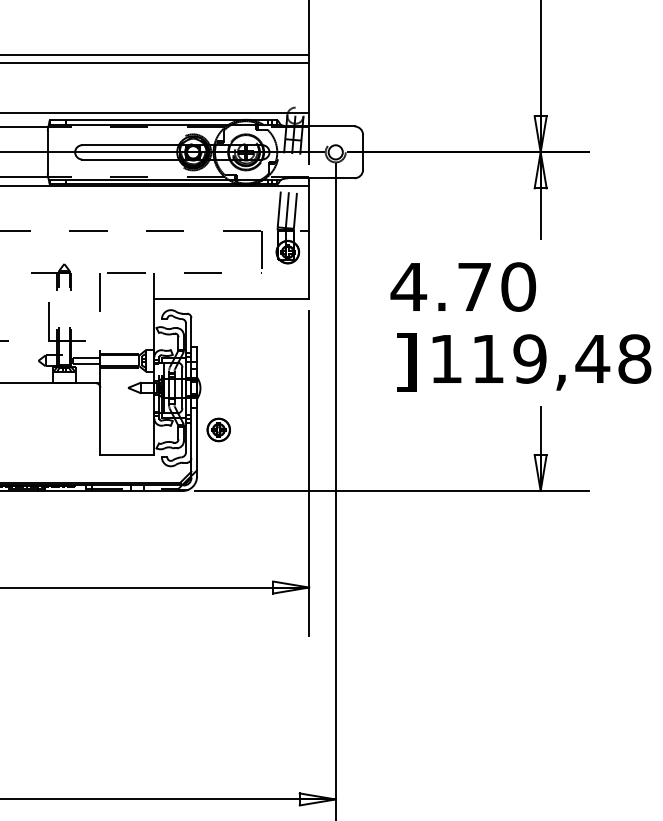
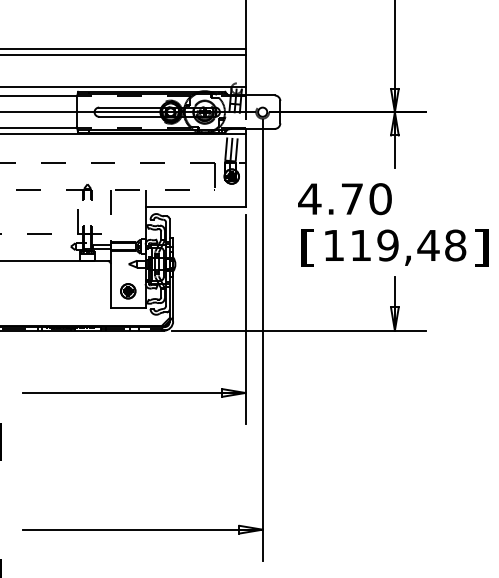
text: (405, 362) -> (307, 247), ] -> [
part: (219, 430) -> (128, 291), moved

